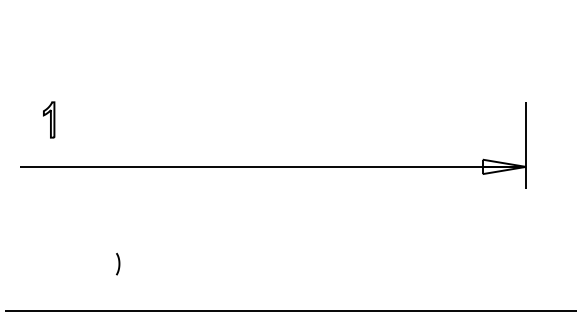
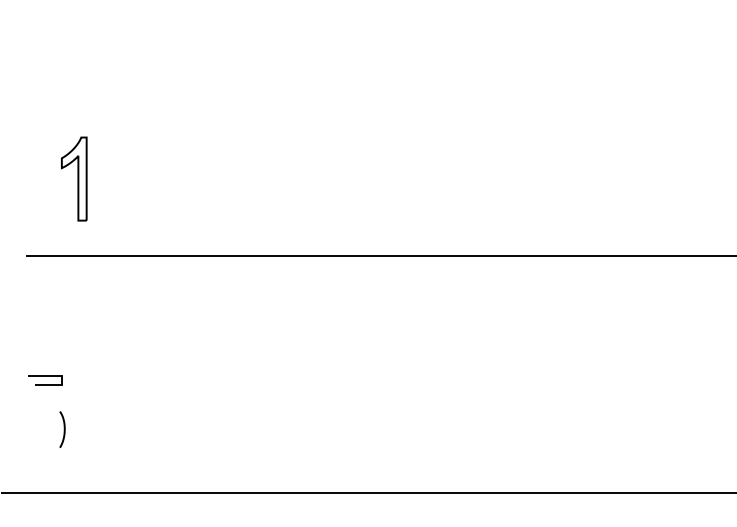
part: (48, 119) -> (73, 178), size x1.43
line: (31, 239) -> (45, 375), added
curve: (118, 263) -> (63, 428), moved

